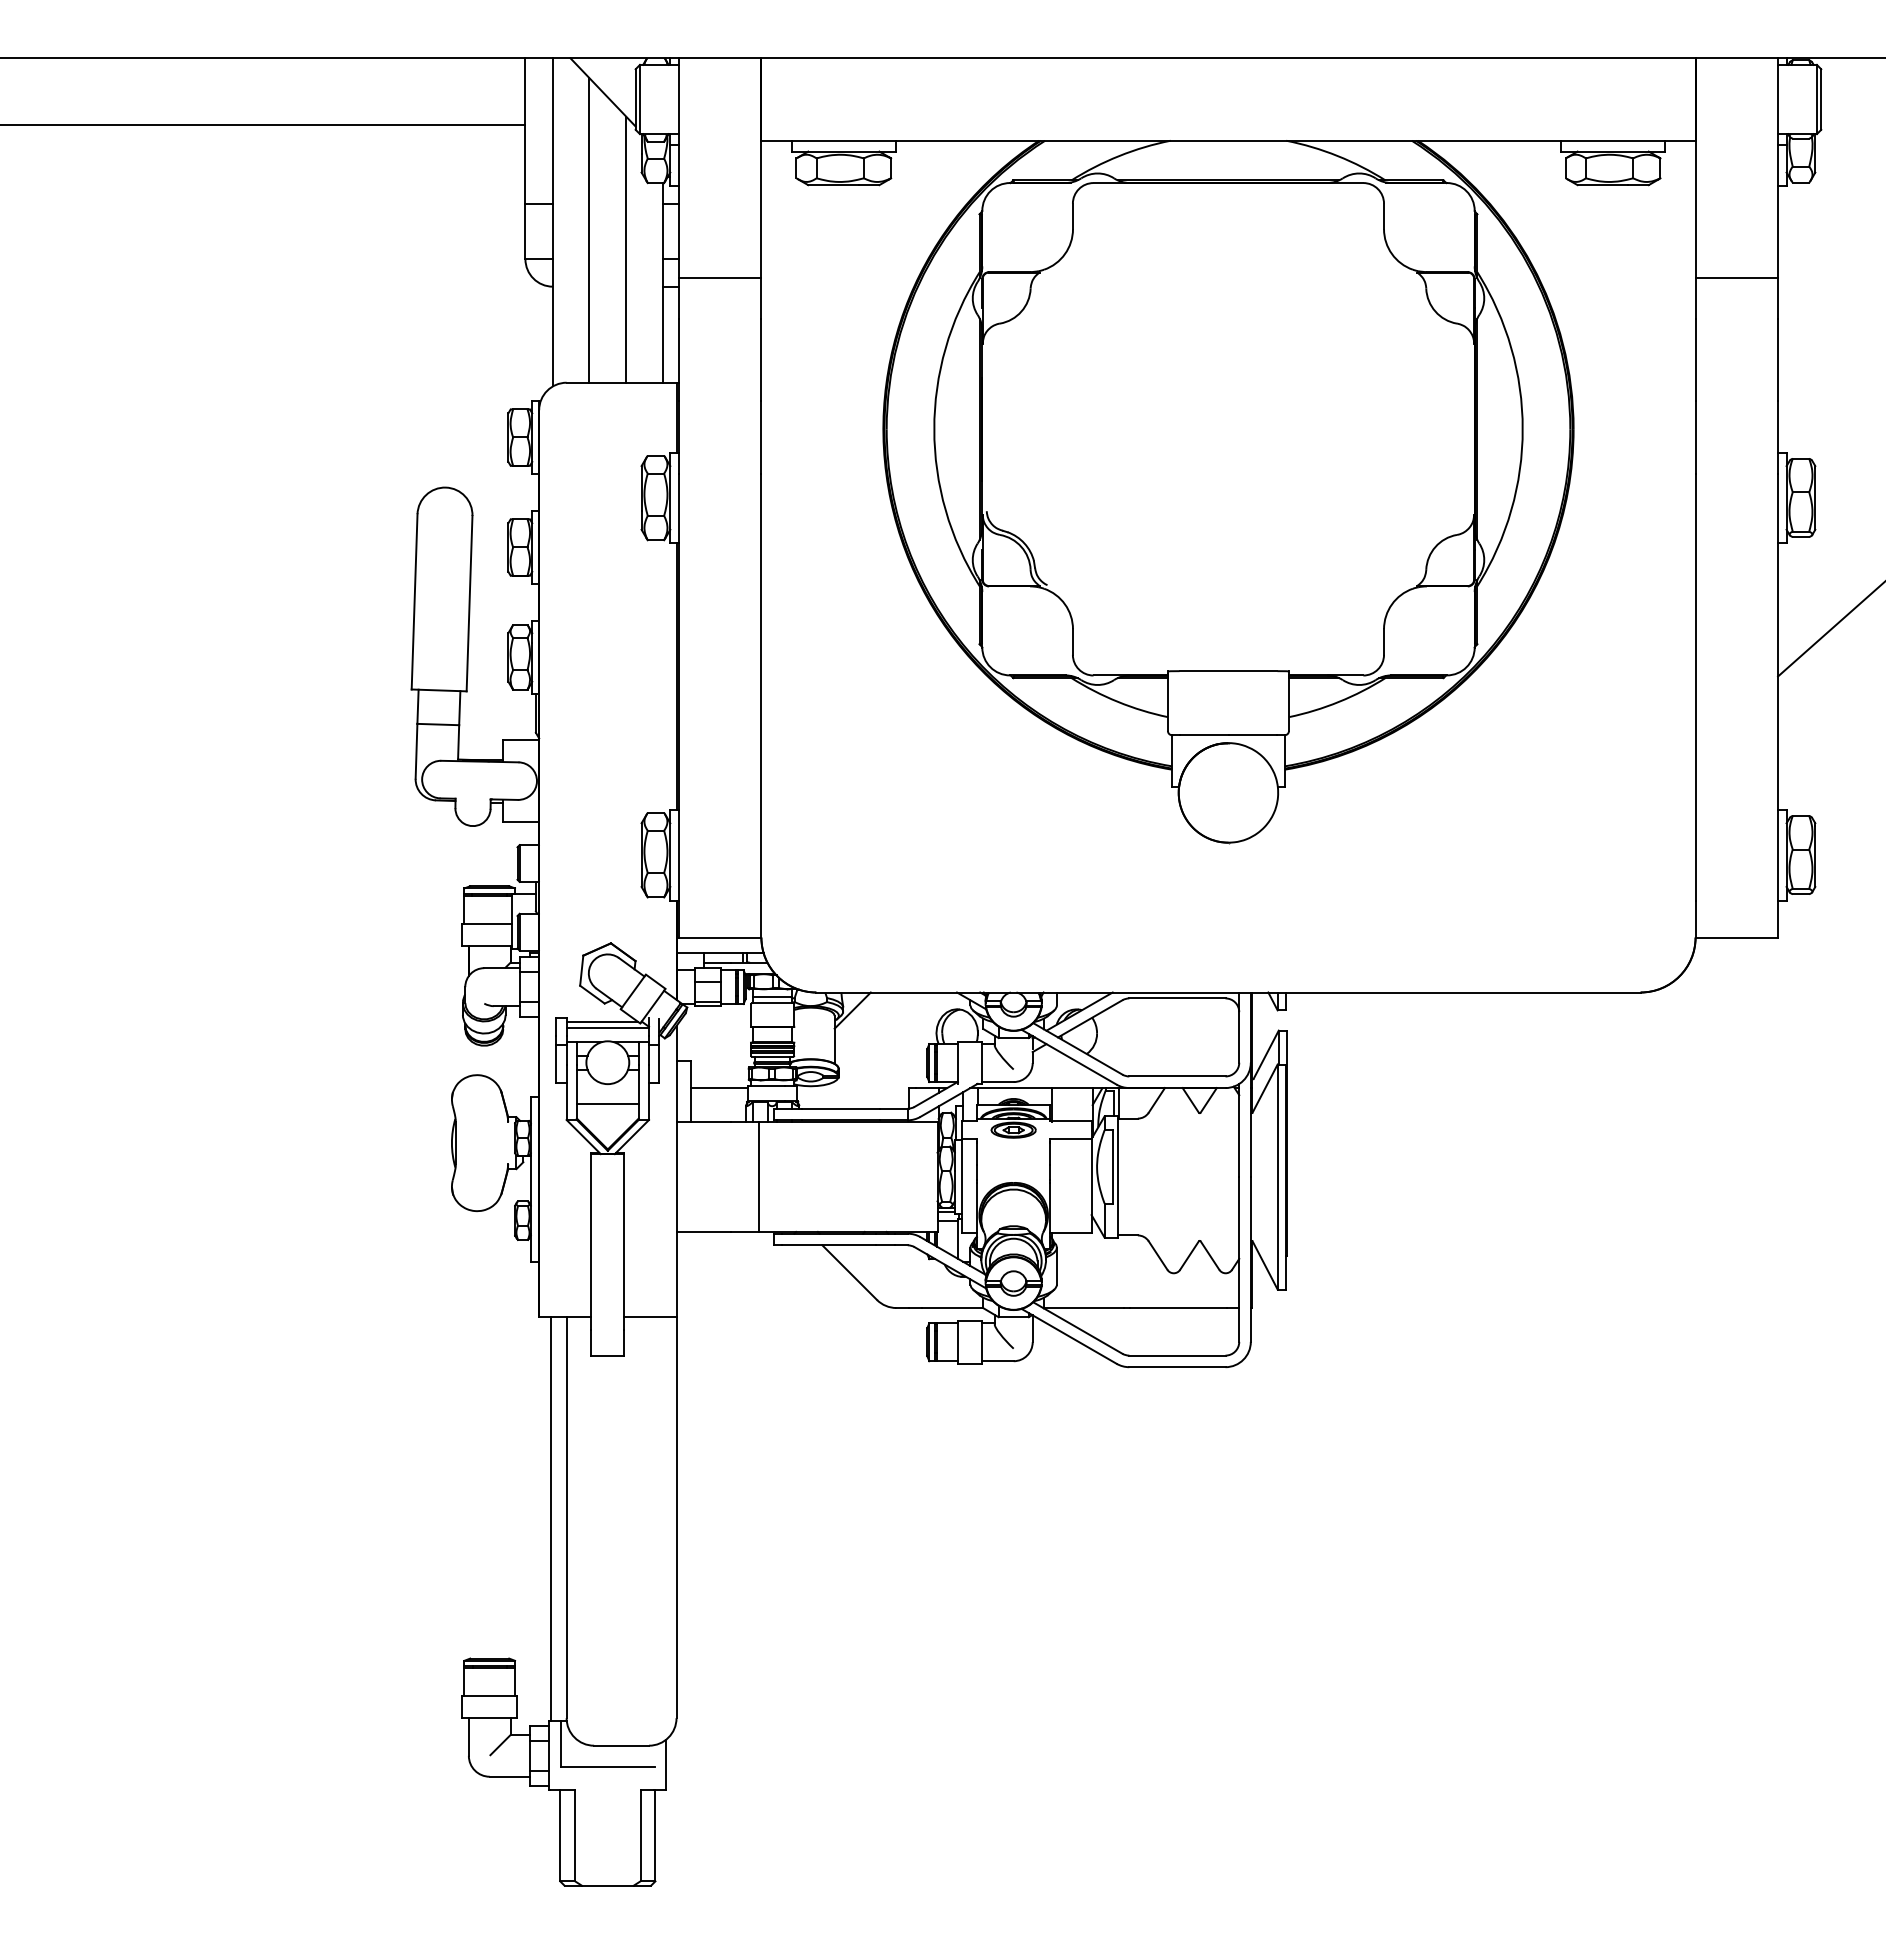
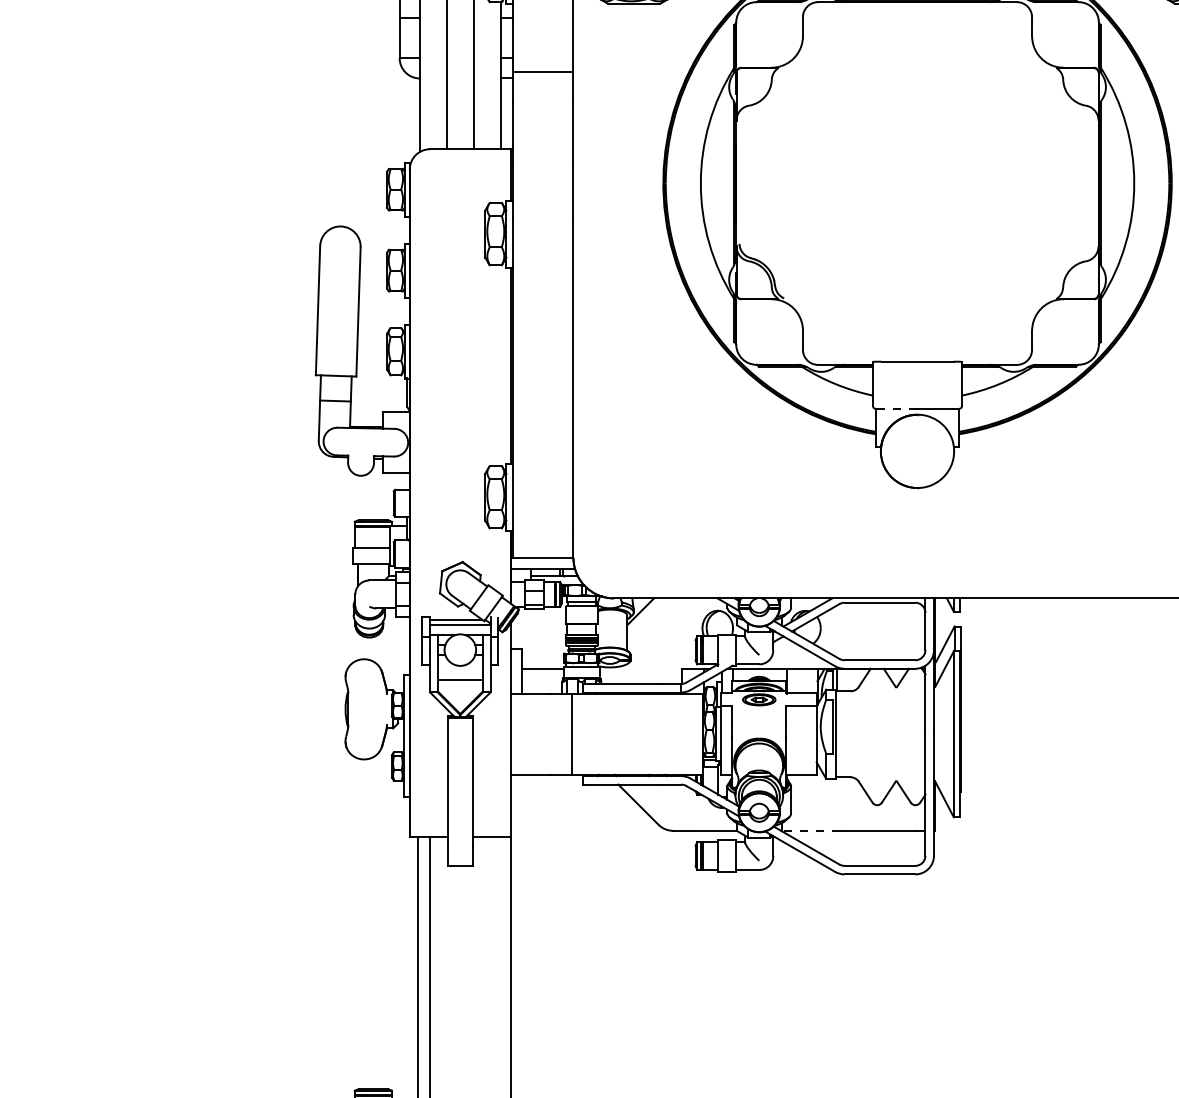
line: (1203, 735) -> (899, 409), solid -> dashed
line: (1083, 1308) -> (810, 831), solid -> dashed

